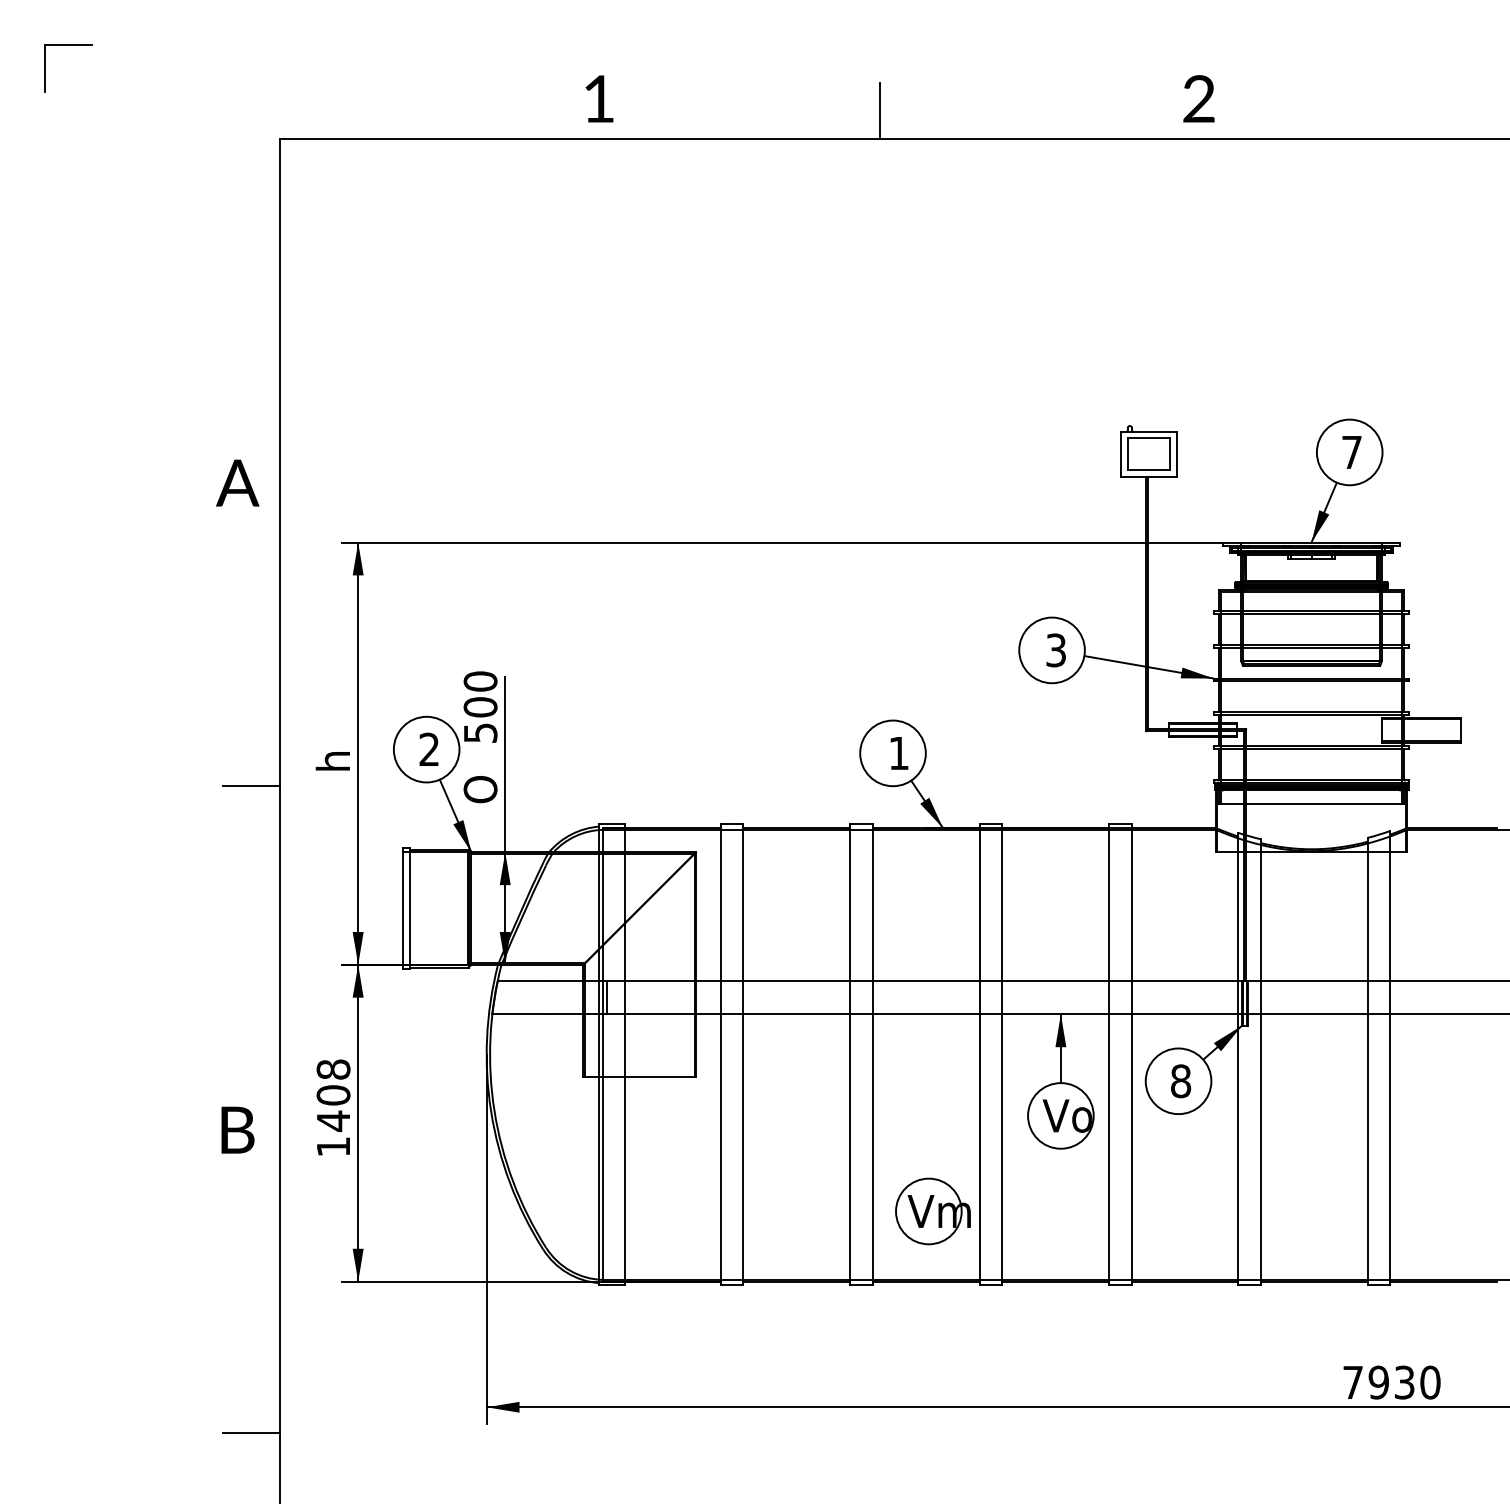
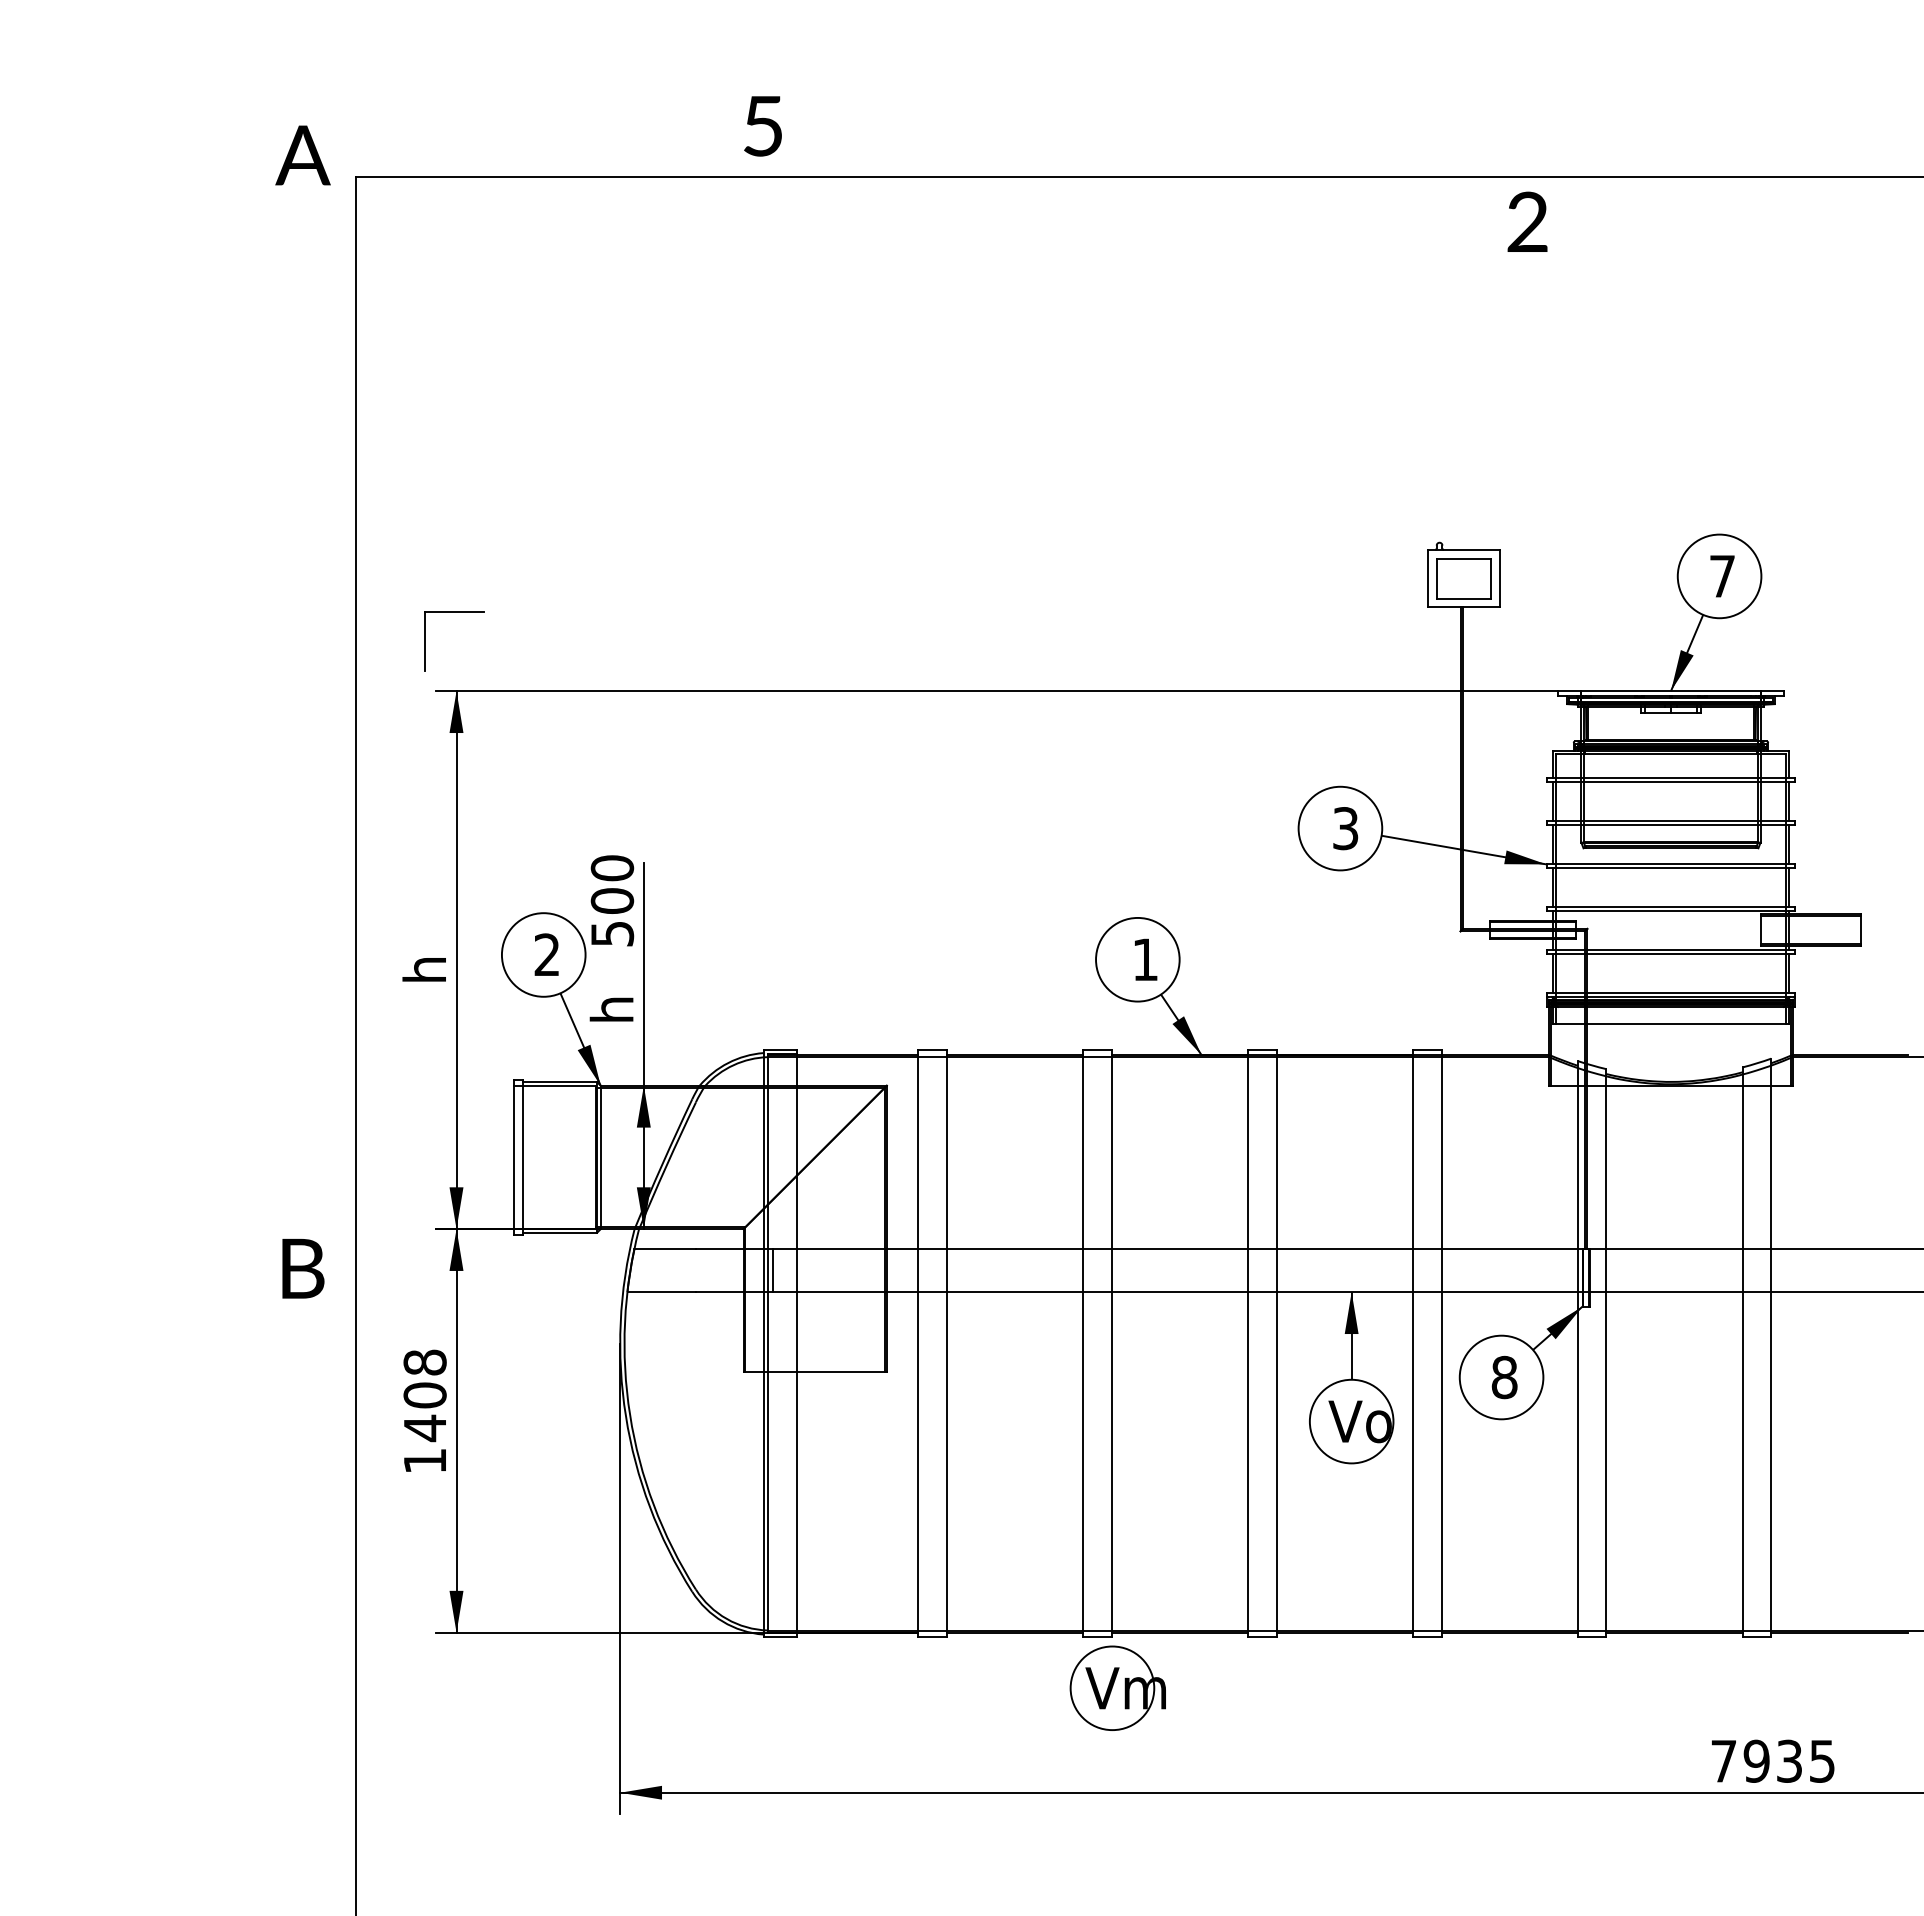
part: (68, 45) -> (454, 612), moved
text: (1198, 98) -> (1527, 221), moved
text: (598, 99) -> (762, 126), 1 -> 5
line: (879, 111) -> (1120, 141), removed
text: (237, 483) -> (302, 155), moved
line: (251, 786) -> (320, 1001), removed
text: (479, 789) -> (611, 1005), O -> h
text: (238, 1129) -> (303, 1268), moved
part: (932, 1210) -> (1117, 1687), moved
text: (1430, 1381) -> (1822, 1760), 7930 -> 7935
line: (251, 1432) -> (320, 1825), removed

